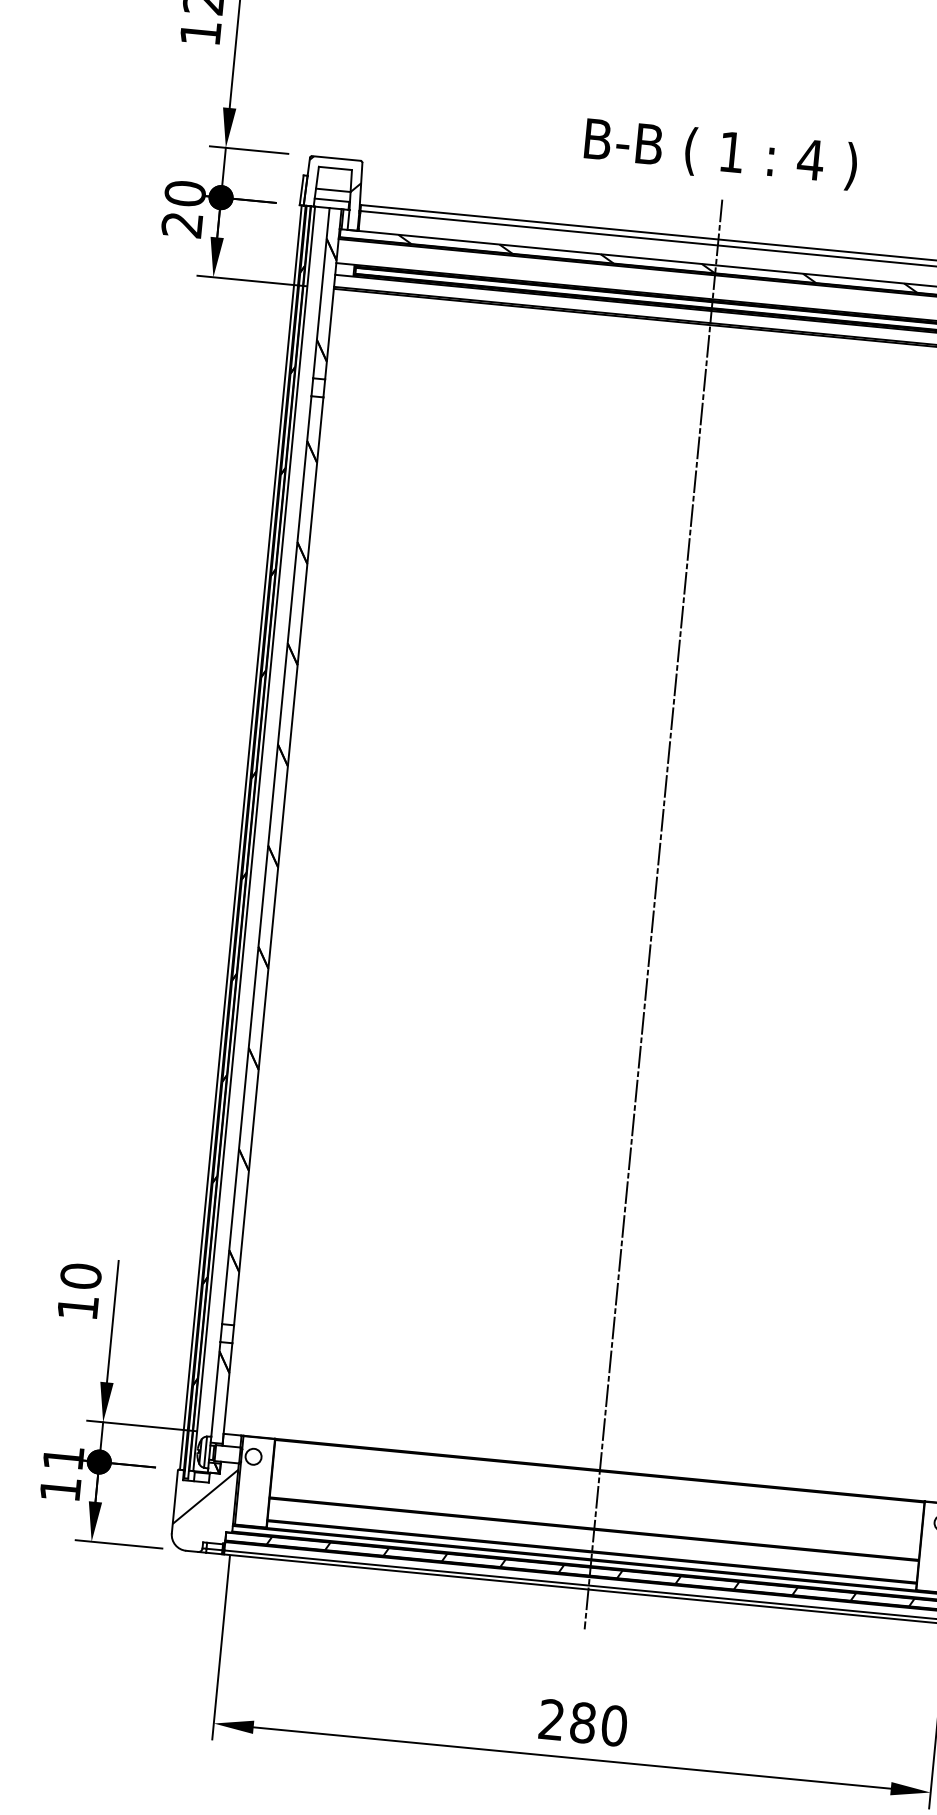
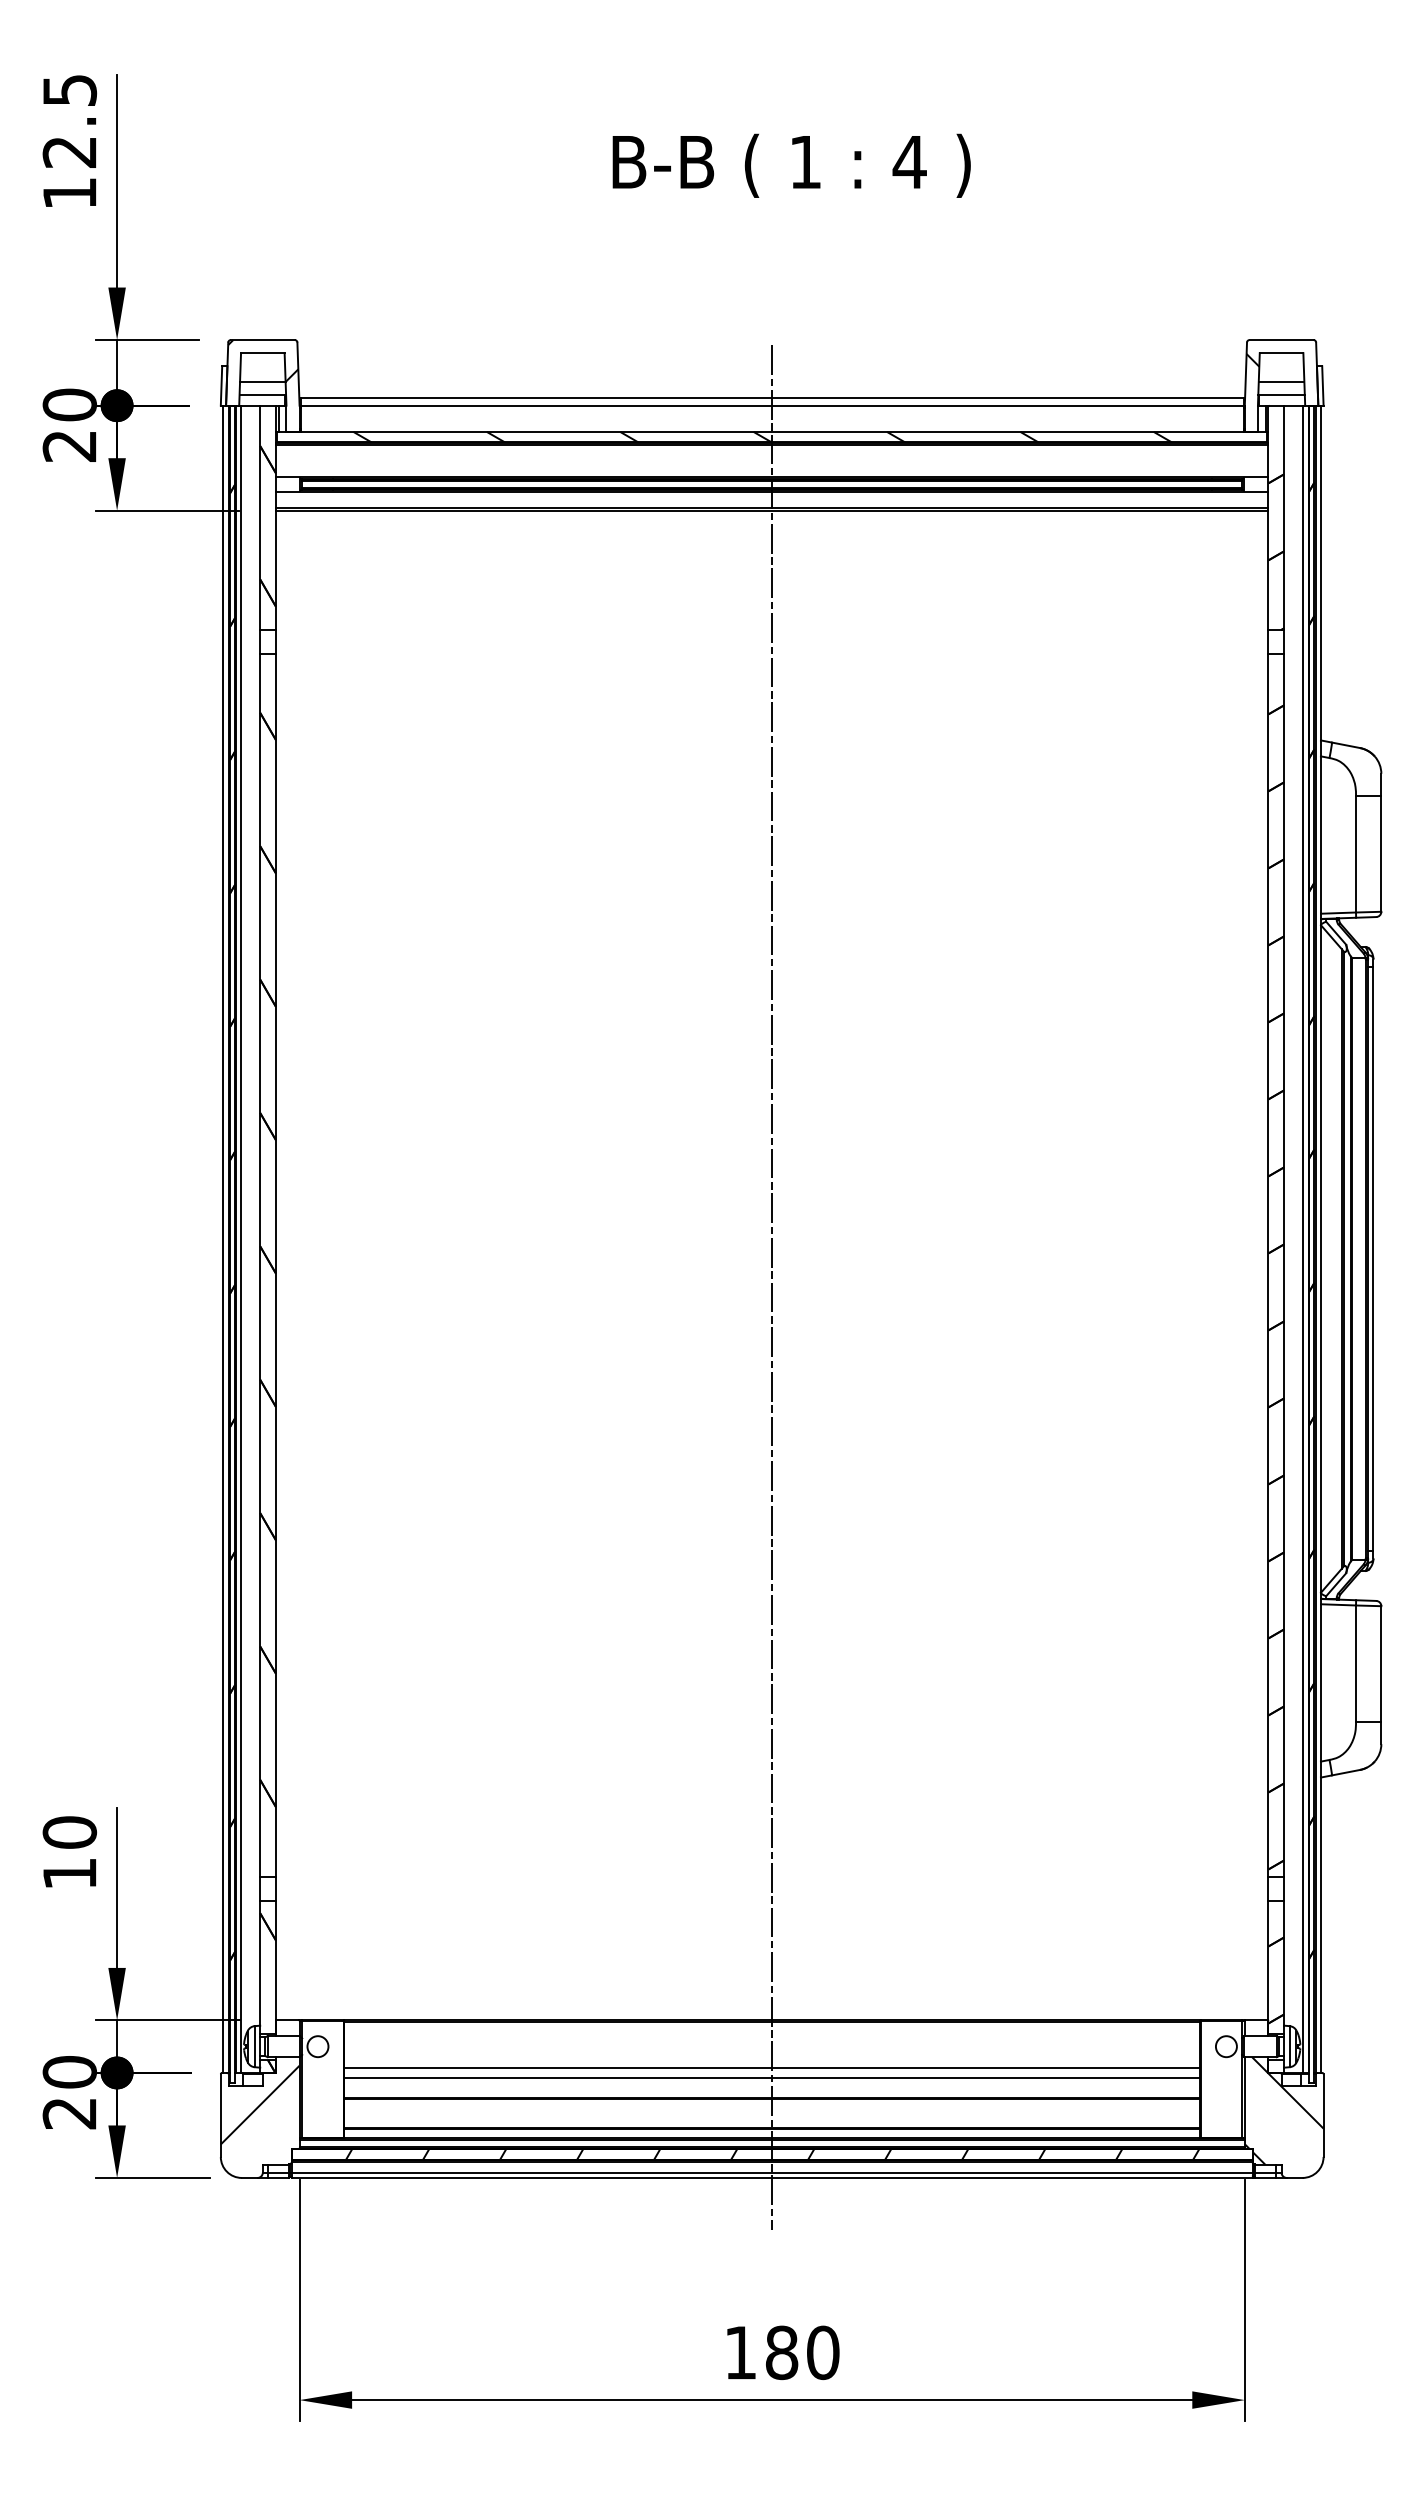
text: (720, 153) -> (791, 165), moved
text: (61, 1473) -> (69, 2092), 11 -> 20
line: (596, 1505) -> (772, 2067), added
line: (595, 1514) -> (772, 2078), added
text: (551, 1719) -> (740, 2352), 280 -> 180

